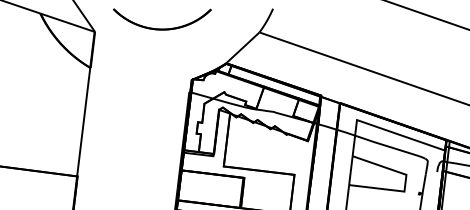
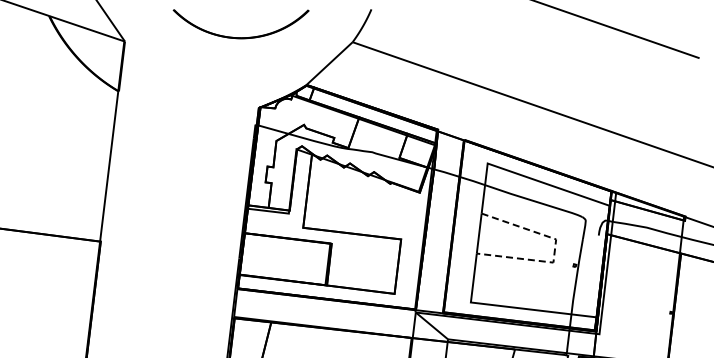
part: (161, 29) -> (240, 37), moved
line: (405, 183) -> (554, 251), solid -> dashed

